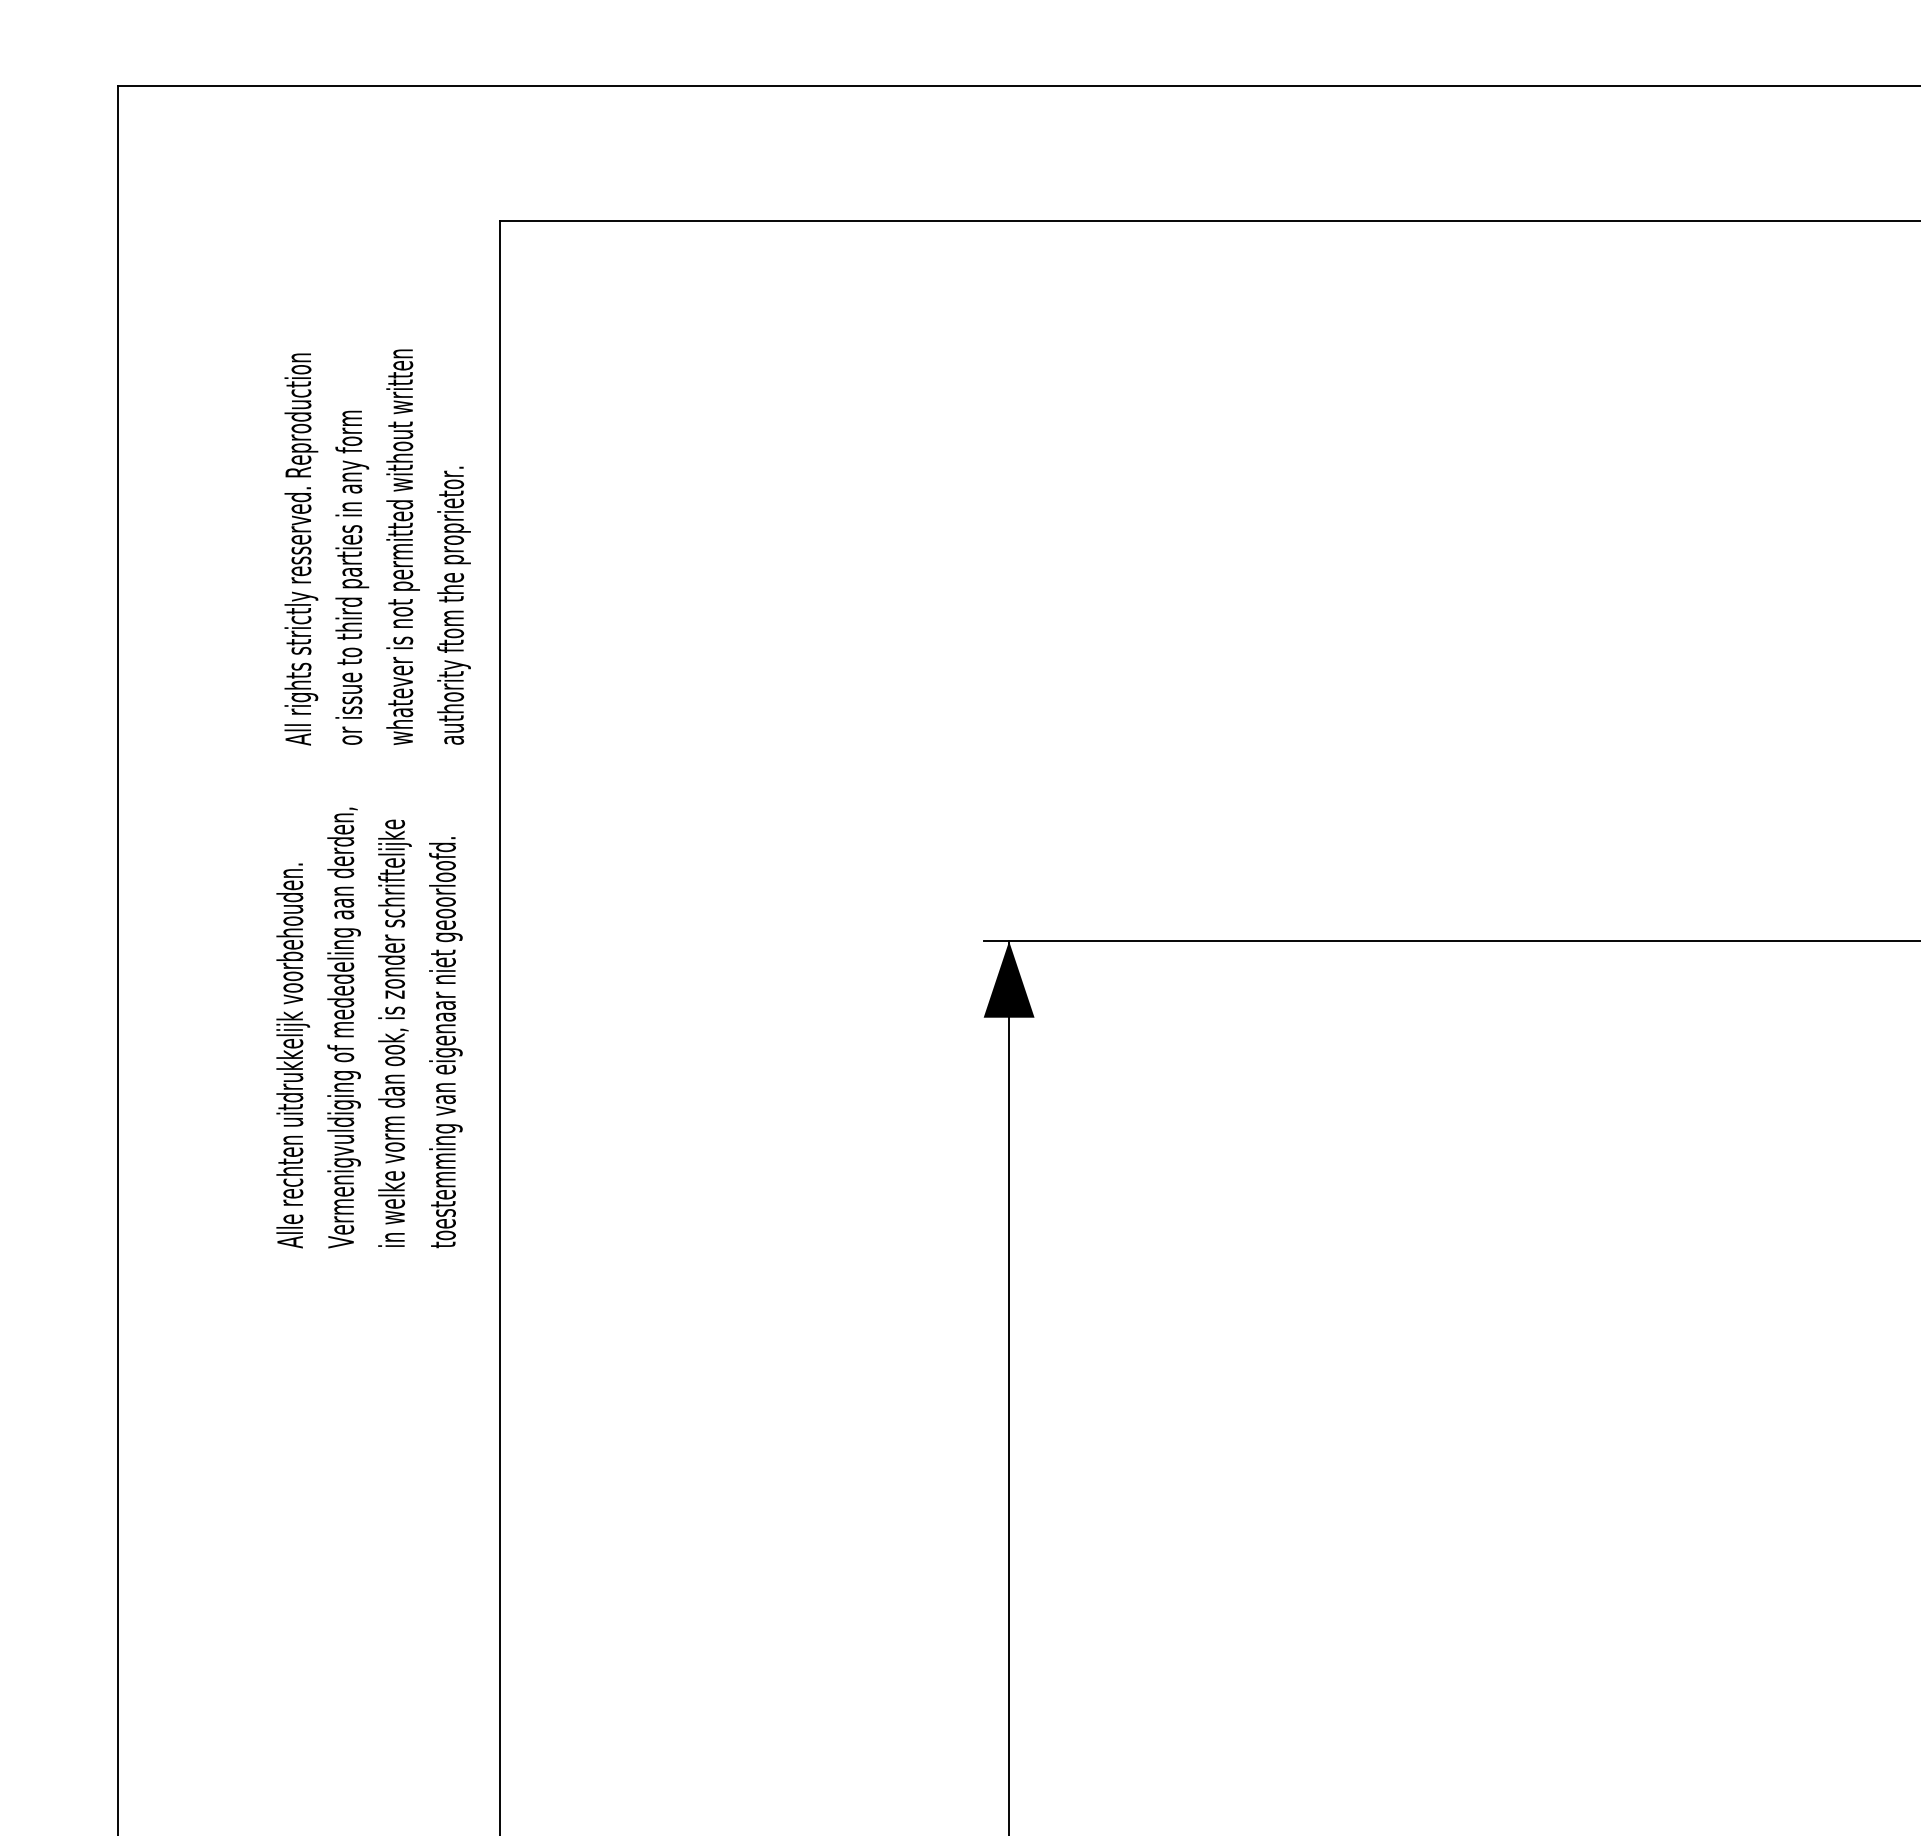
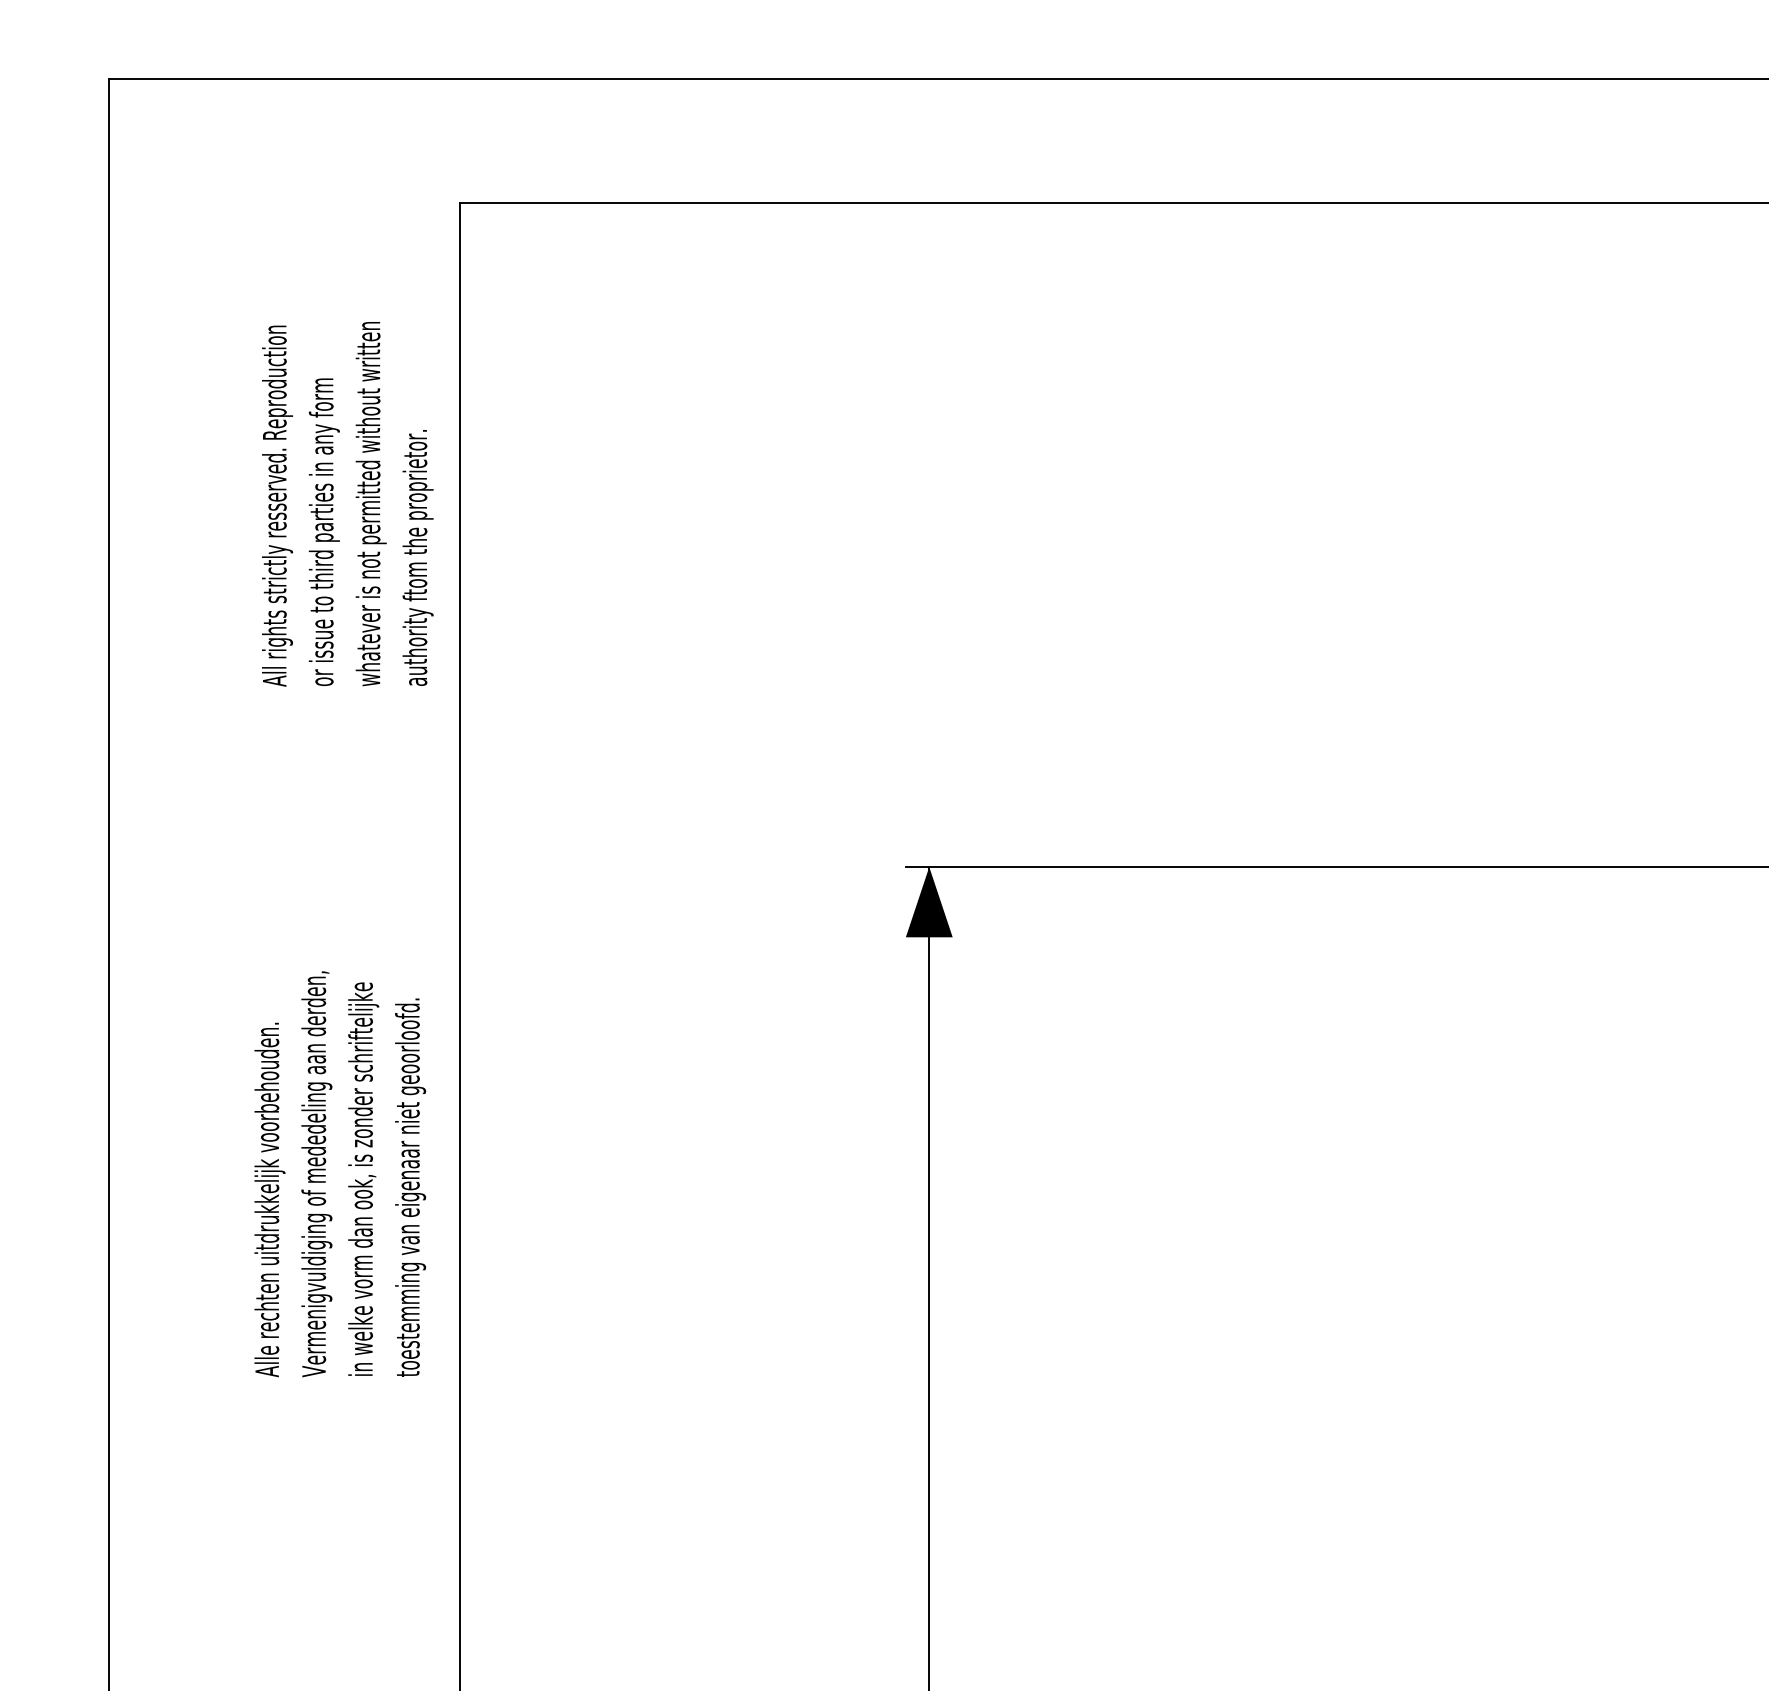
text: (369, 1027) -> (340, 1173), moved

